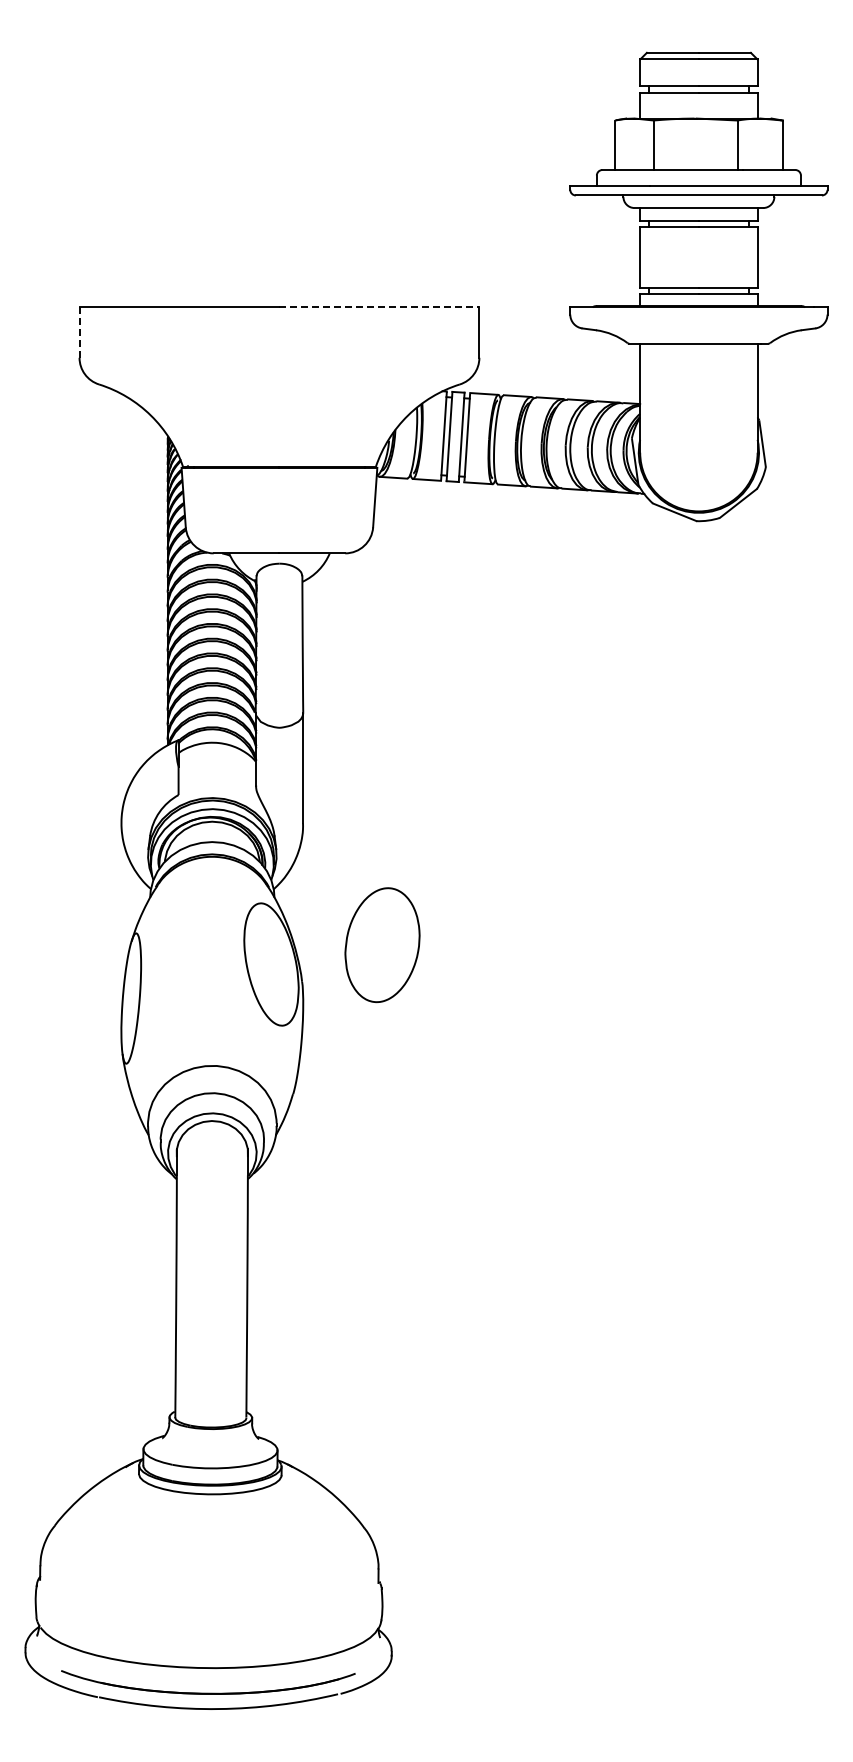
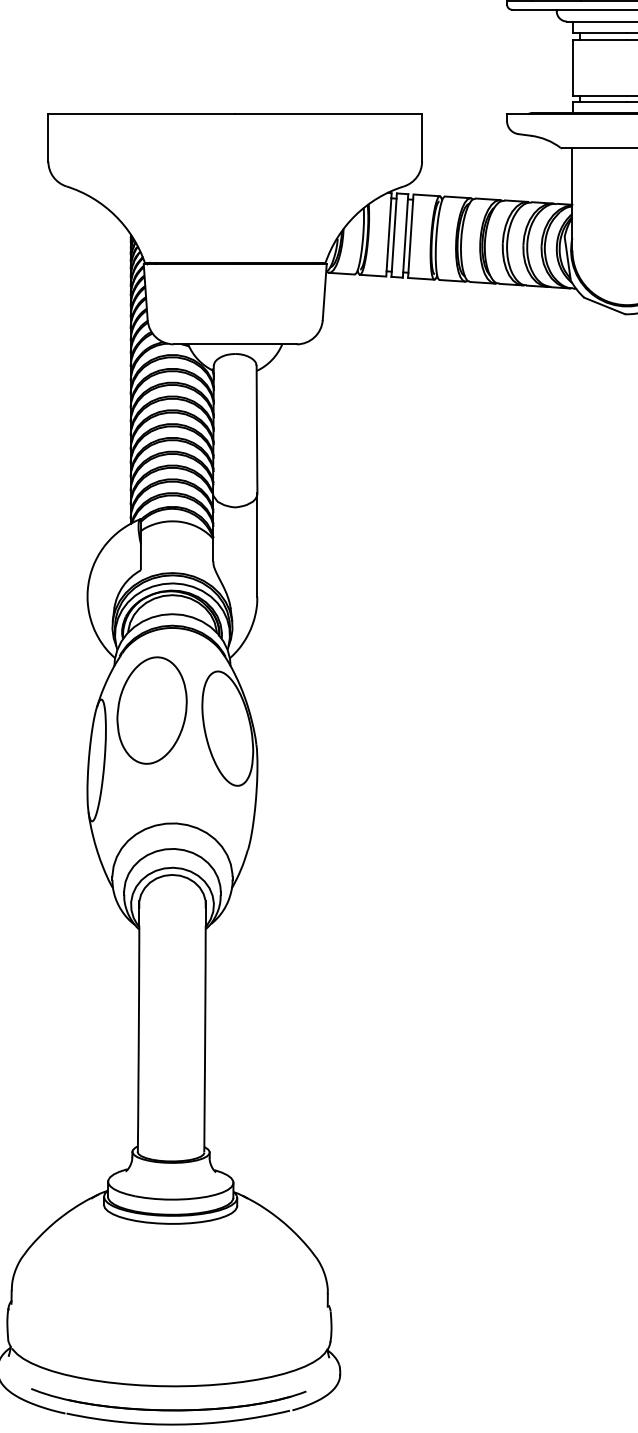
line: (379, 307) -> (328, 114), dashed -> solid
line: (79, 333) -> (48, 138), dashed -> solid
part: (382, 945) -> (152, 710), moved

